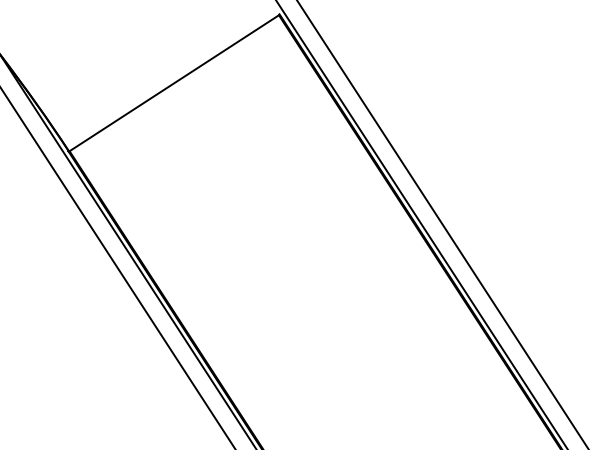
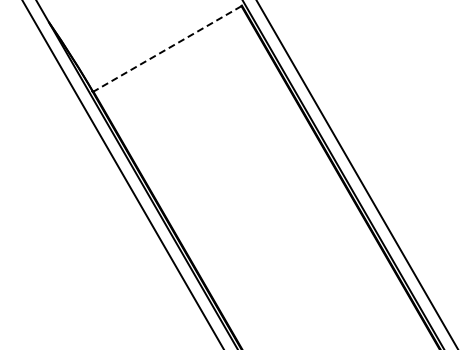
line: (174, 84) -> (167, 49), solid -> dashed

